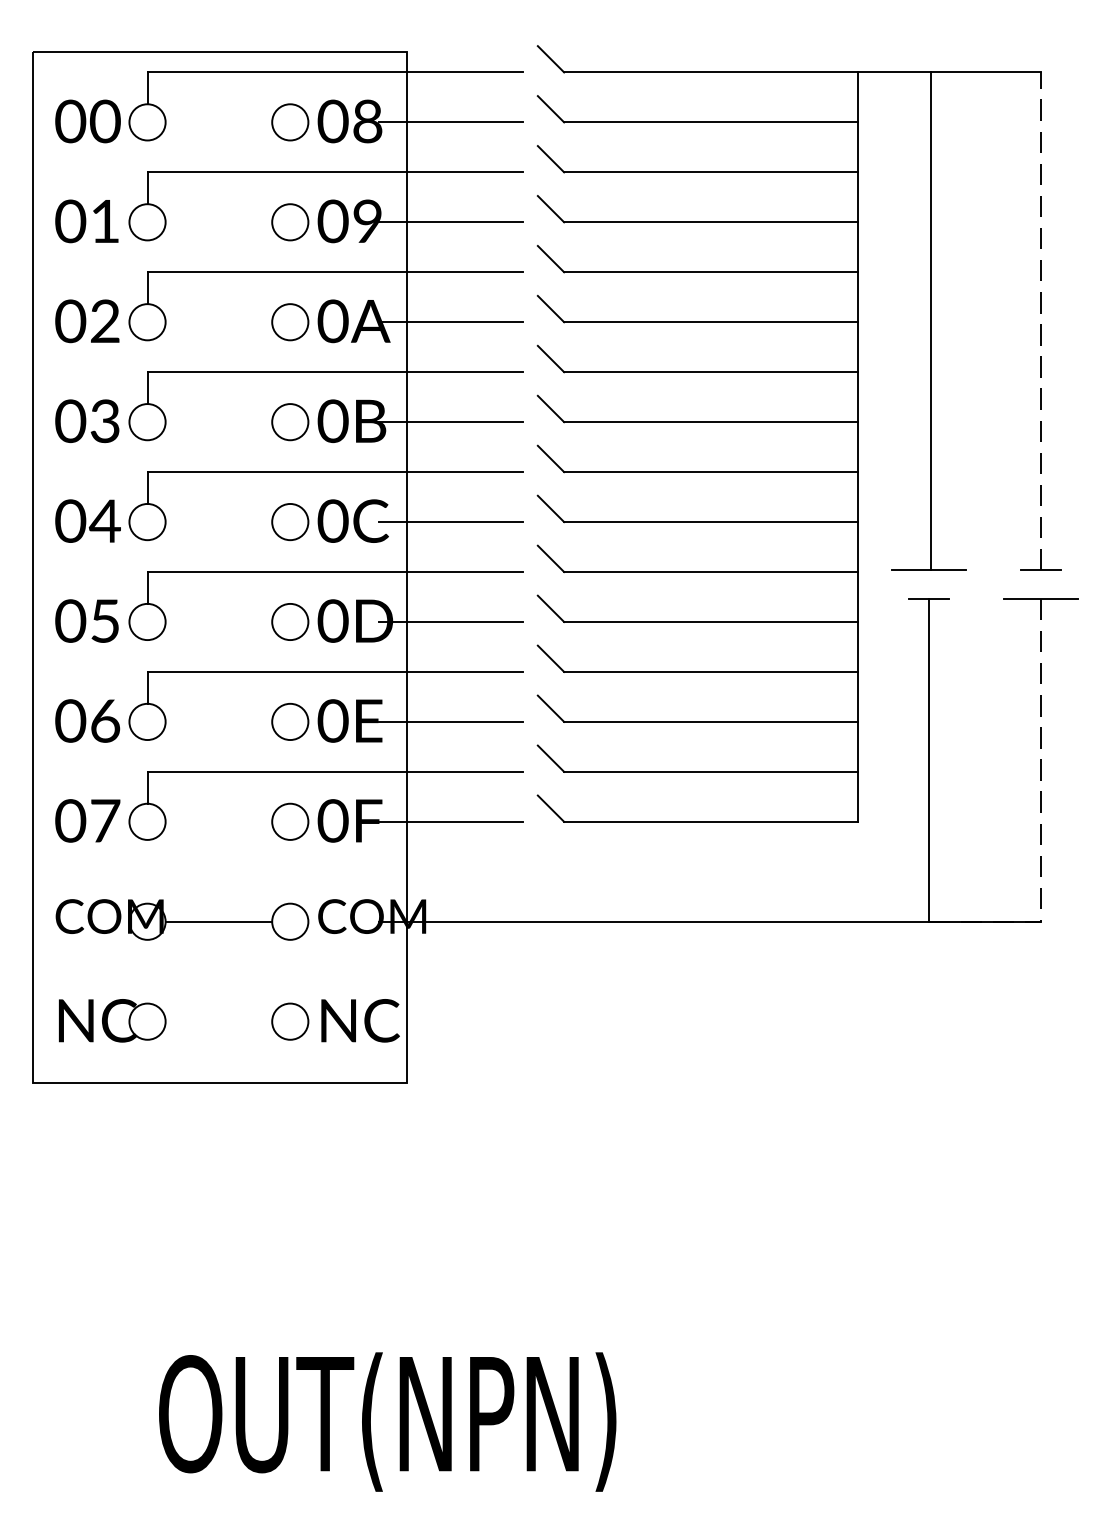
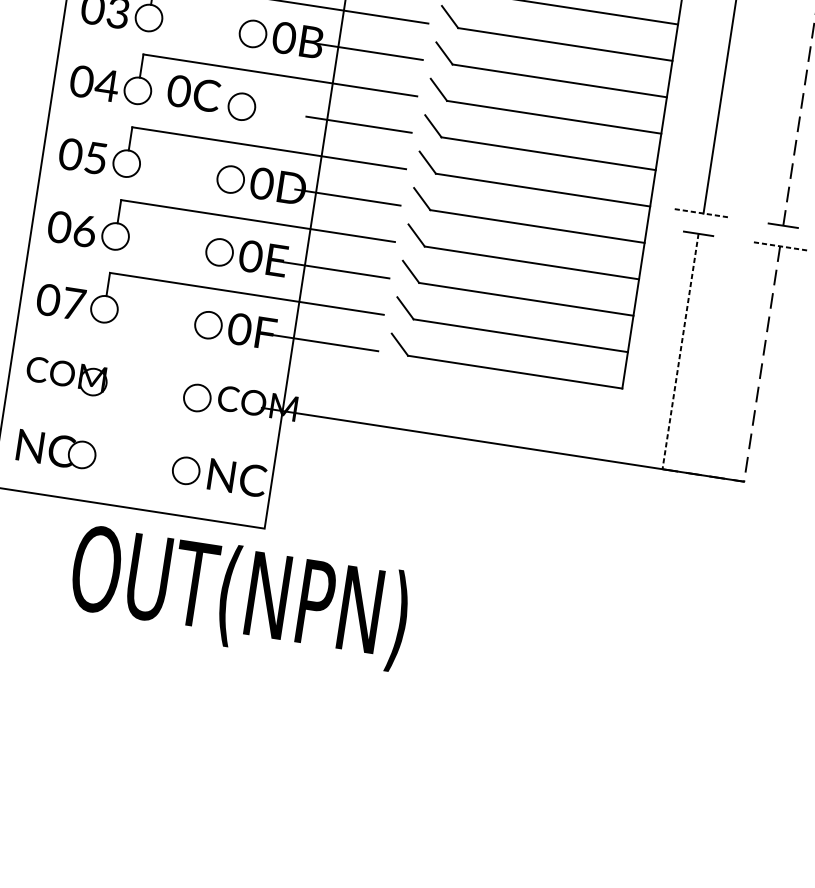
text: (352, 520) -> (193, 92), moved
line: (929, 570) -> (702, 213), solid -> dashed
line: (1040, 598) -> (780, 246), solid -> dashed
line: (928, 760) -> (680, 351), solid -> dashed
line: (218, 921) -> (145, 389), removed
text: (387, 1421) -> (239, 596), moved

